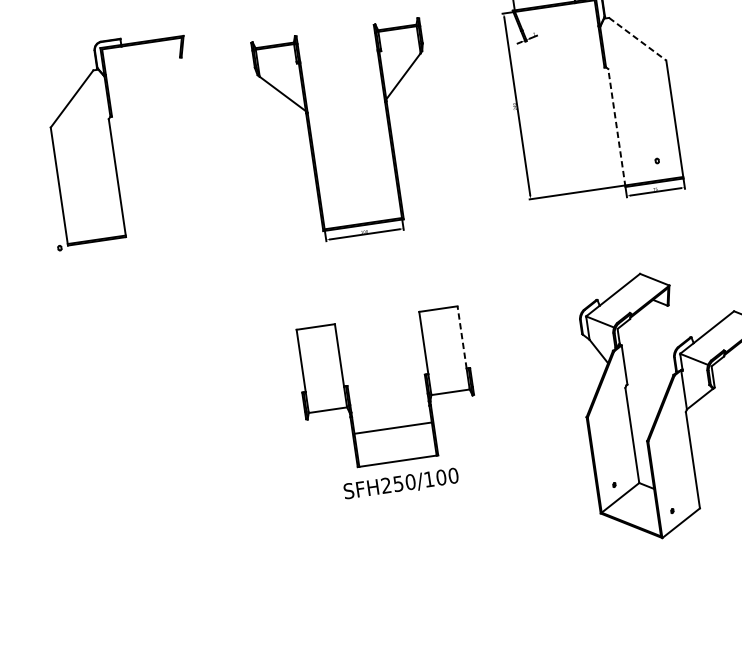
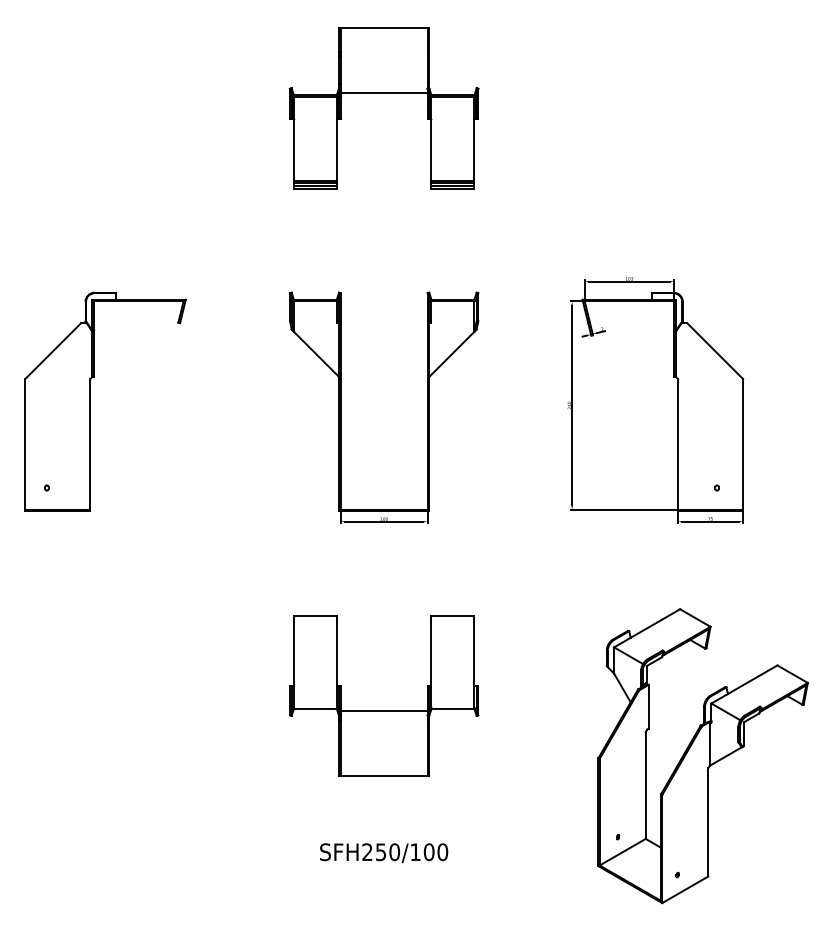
line: (638, 39) -> (715, 351), dashed -> solid
line: (617, 127) -> (678, 444), dashed -> solid
part: (111, 139) -> (90, 401), moved
line: (462, 337) -> (474, 650), dashed -> solid
line: (392, 428) -> (383, 711), moved
text: (401, 484) -> (384, 853), moved

